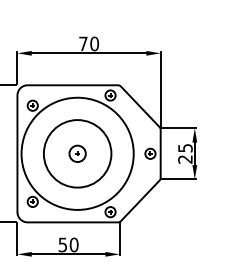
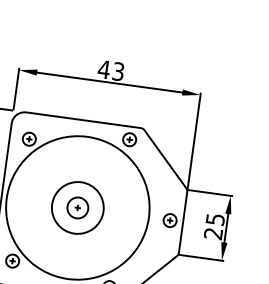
text: (88, 43) -> (110, 70), 70 -> 43
circle: (77, 153) -> (77, 207), size x0.6

